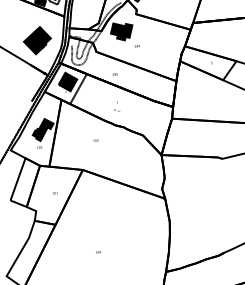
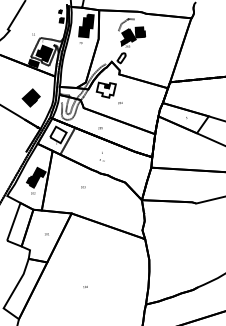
fill: (120, 31) -> (105, 89), removed
part: (37, 40) -> (31, 97), size x0.7
fill: (68, 81) -> (58, 134), removed

